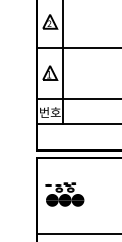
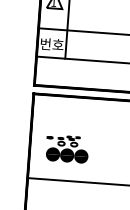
part: (64, 194) -> (66, 148), moved

